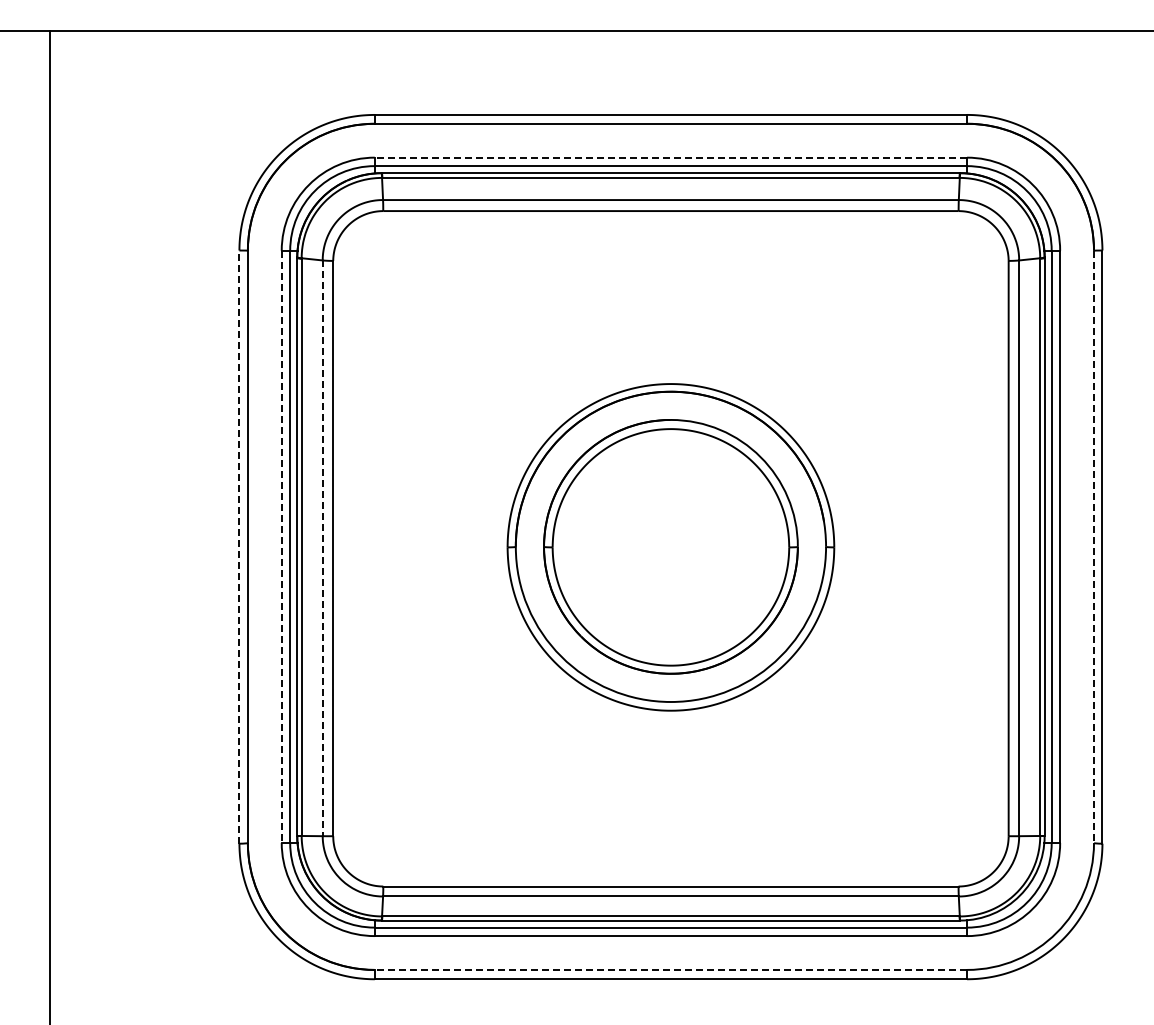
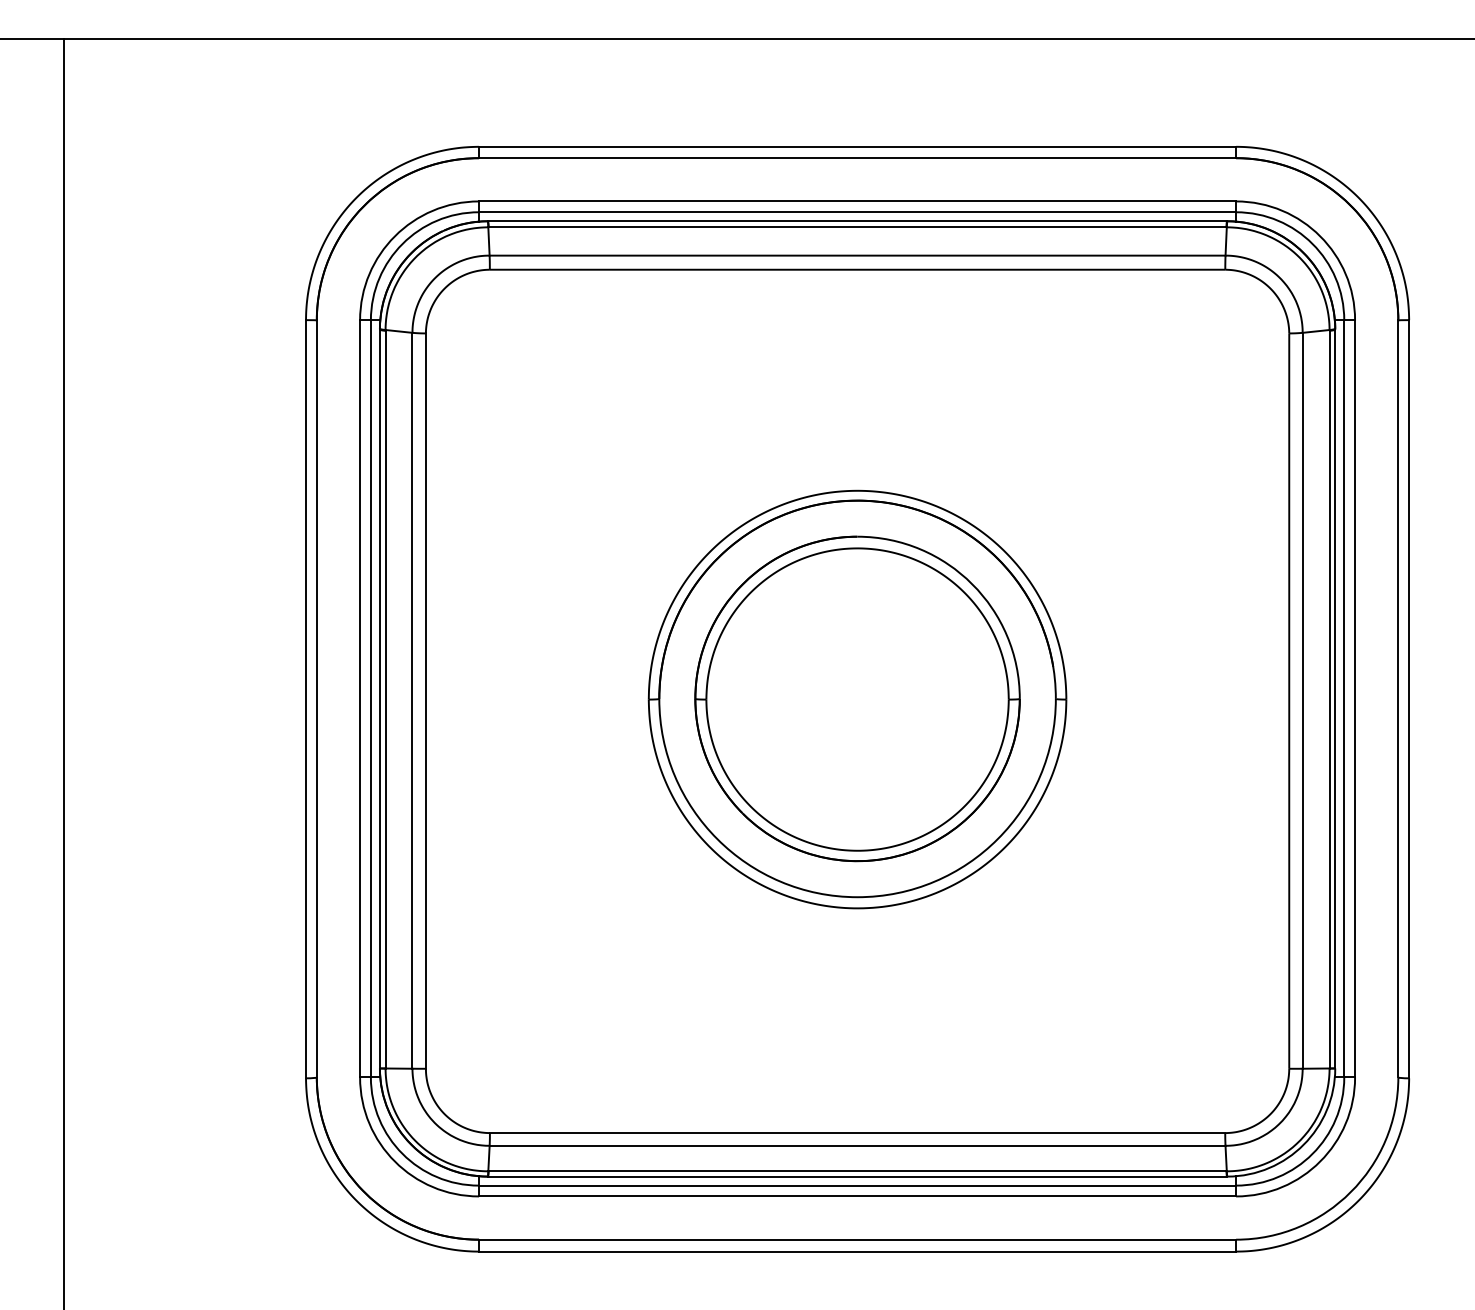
line: (670, 157) -> (857, 201), dashed -> solid
line: (239, 547) -> (306, 699), dashed -> solid
line: (281, 547) -> (359, 699), dashed -> solid
line: (1094, 547) -> (1398, 699), dashed -> solid
line: (322, 548) -> (412, 701), dashed -> solid
line: (670, 969) -> (857, 1239), dashed -> solid

